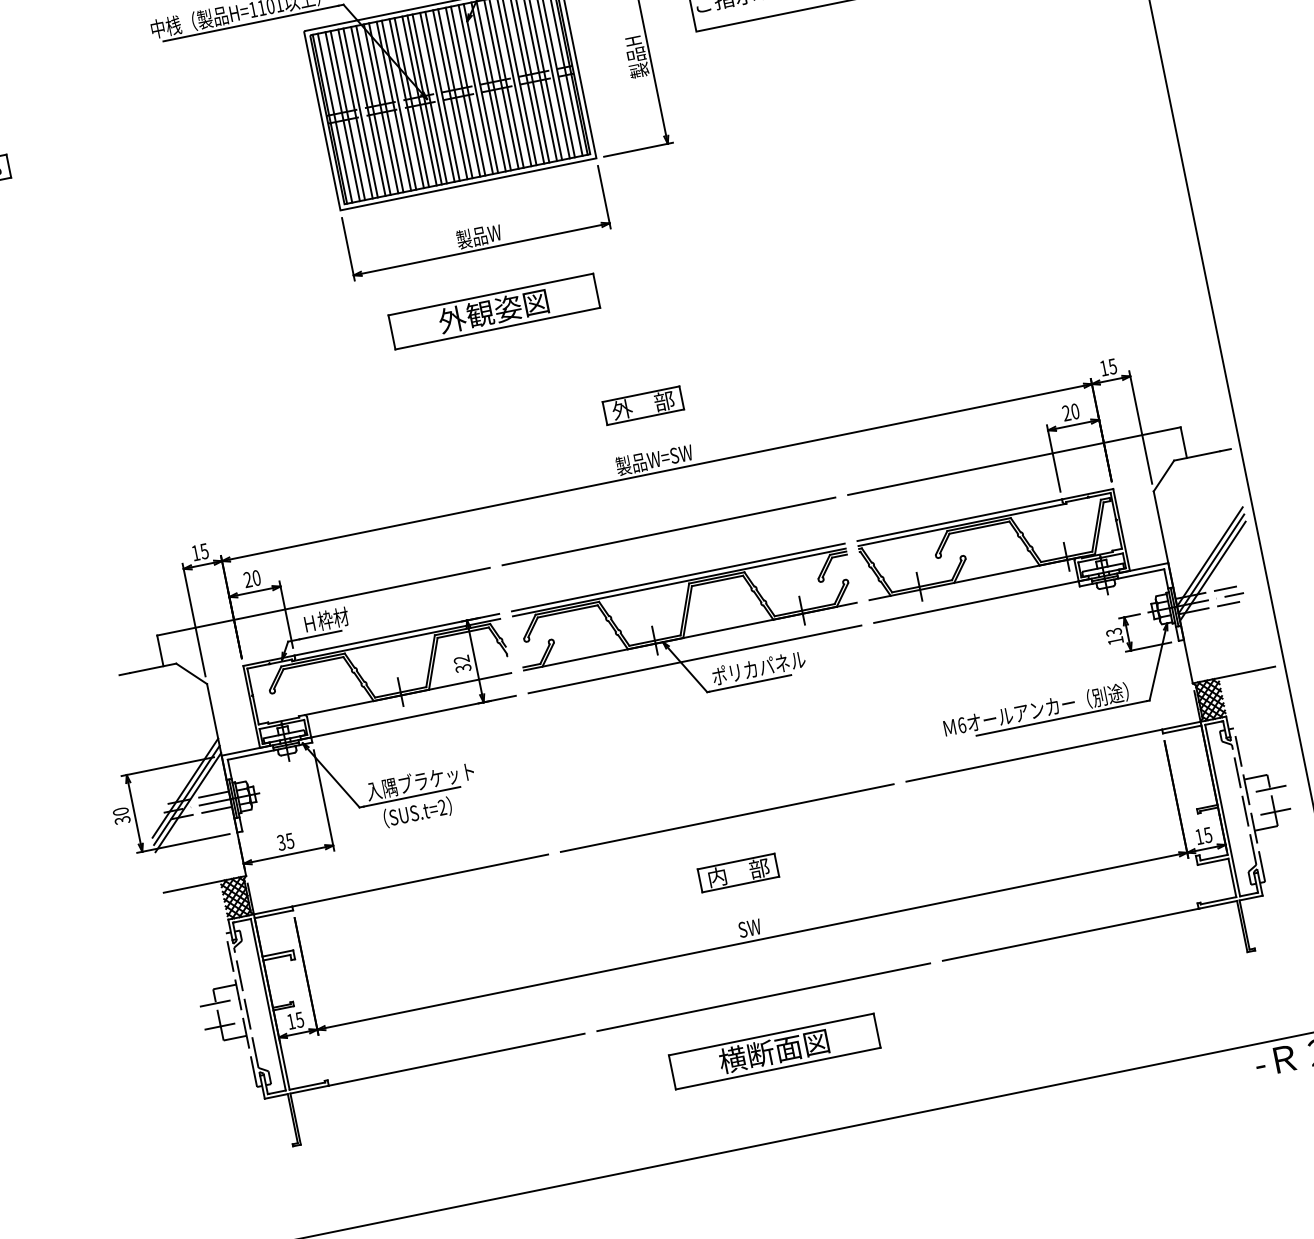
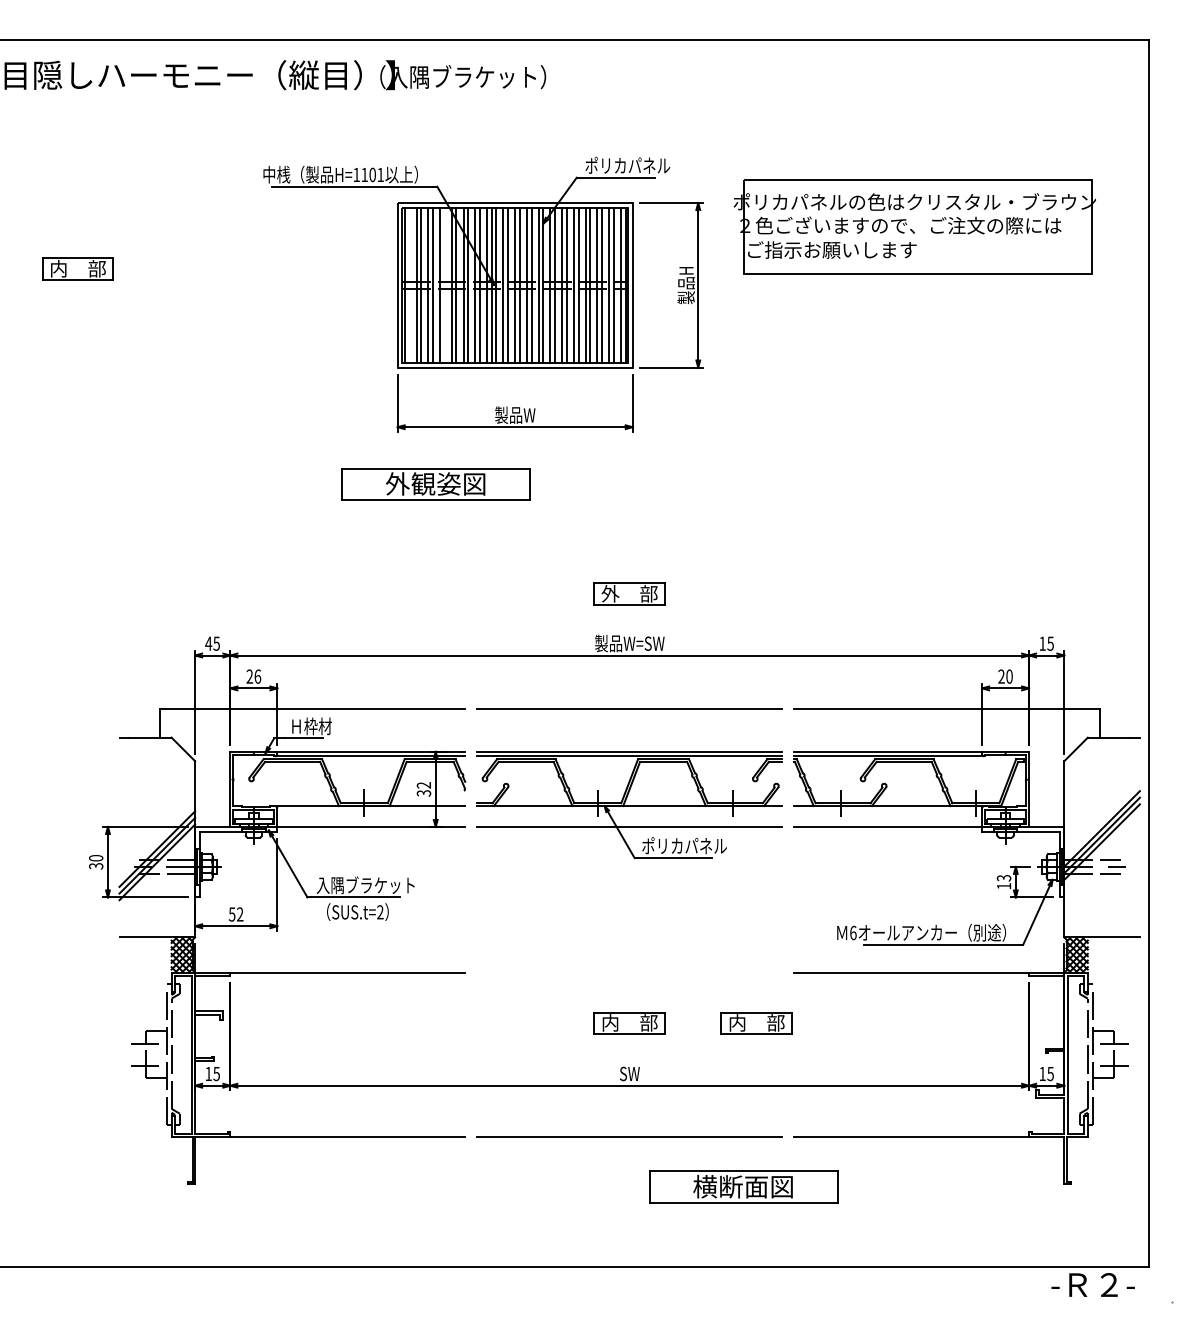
line: (373, 109) -> (444, 284), removed
line: (334, 117) -> (409, 284), removed
part: (493, 311) -> (435, 484), moved
text: (195, 552) -> (208, 643), 15 -> 45
text: (256, 577) -> (257, 676), 20 -> 26
line: (726, 817) -> (629, 972), removed
text: (286, 841) -> (236, 914), 35 -> 52
part: (876, 845) -> (756, 1023), added
part: (774, 1050) -> (743, 1186), moved

